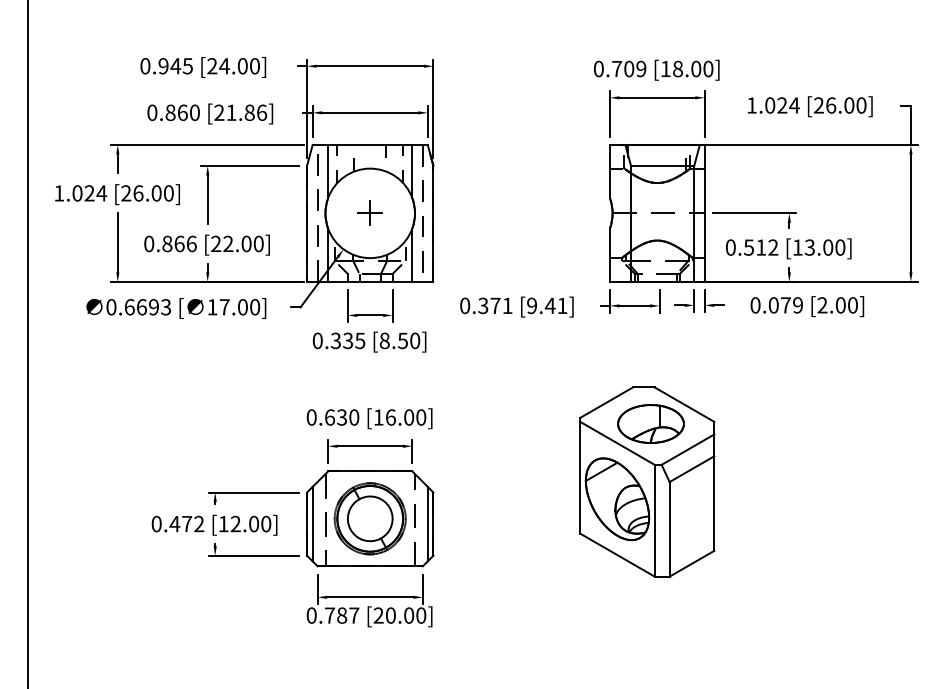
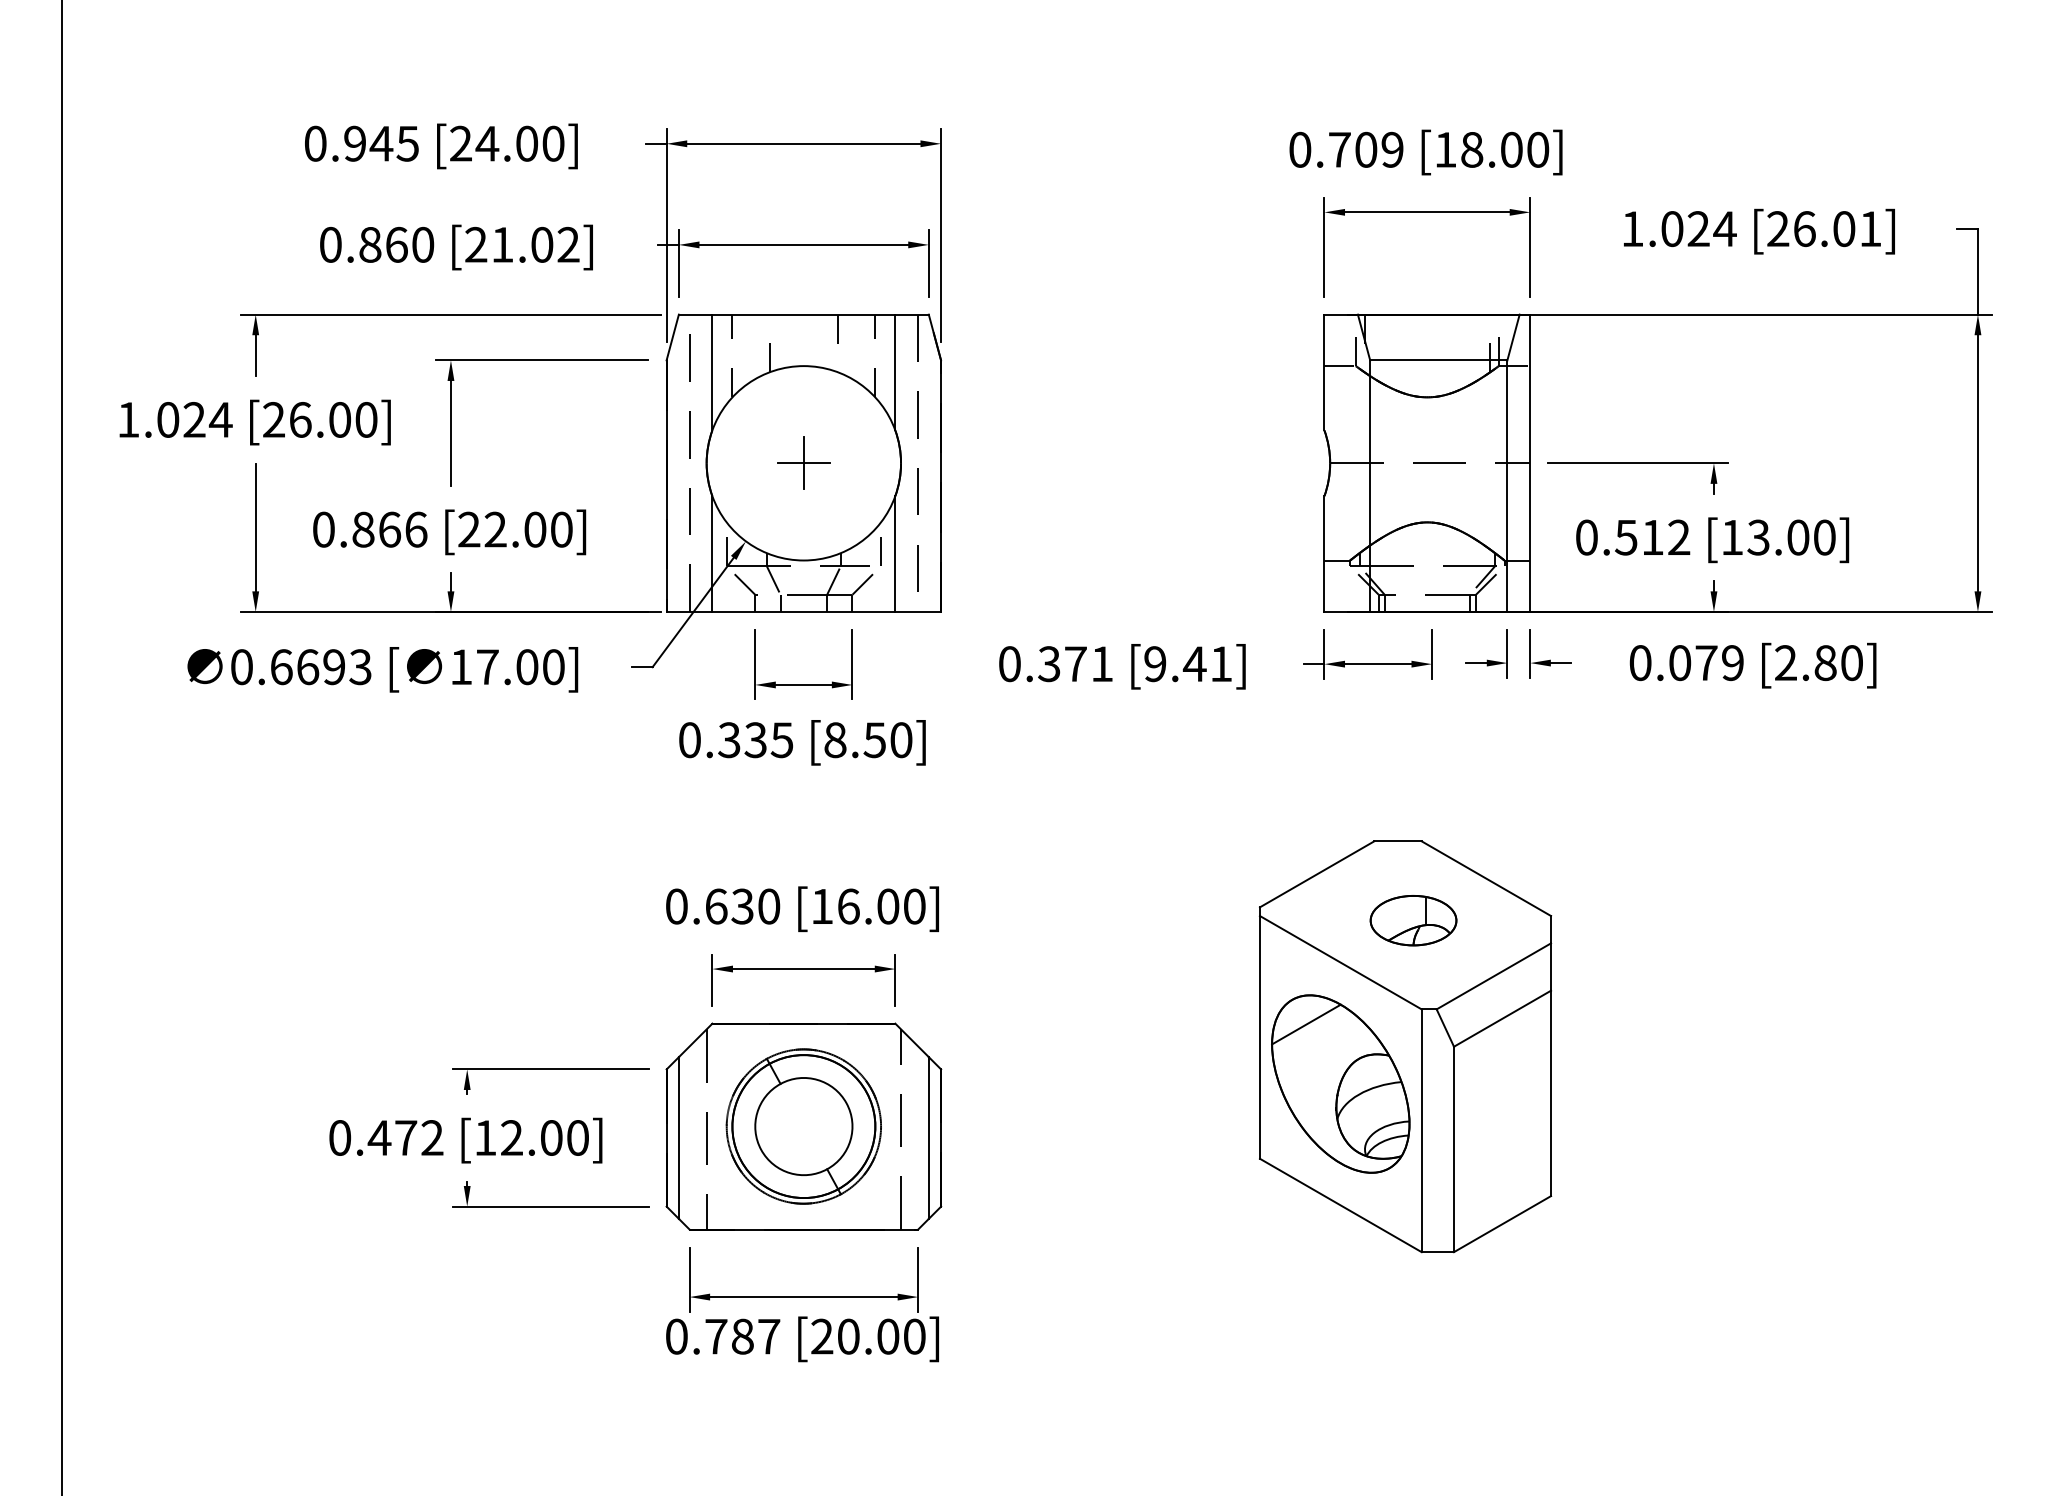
text: (861, 105) -> (1870, 229), [26.00] -> [26.01]
text: (255, 112) -> (554, 244), [21.86] -> [21.02]
text: (840, 305) -> (1825, 663), [2.00] -> [2.80]
part: (650, 423) -> (1412, 919), size x0.6

